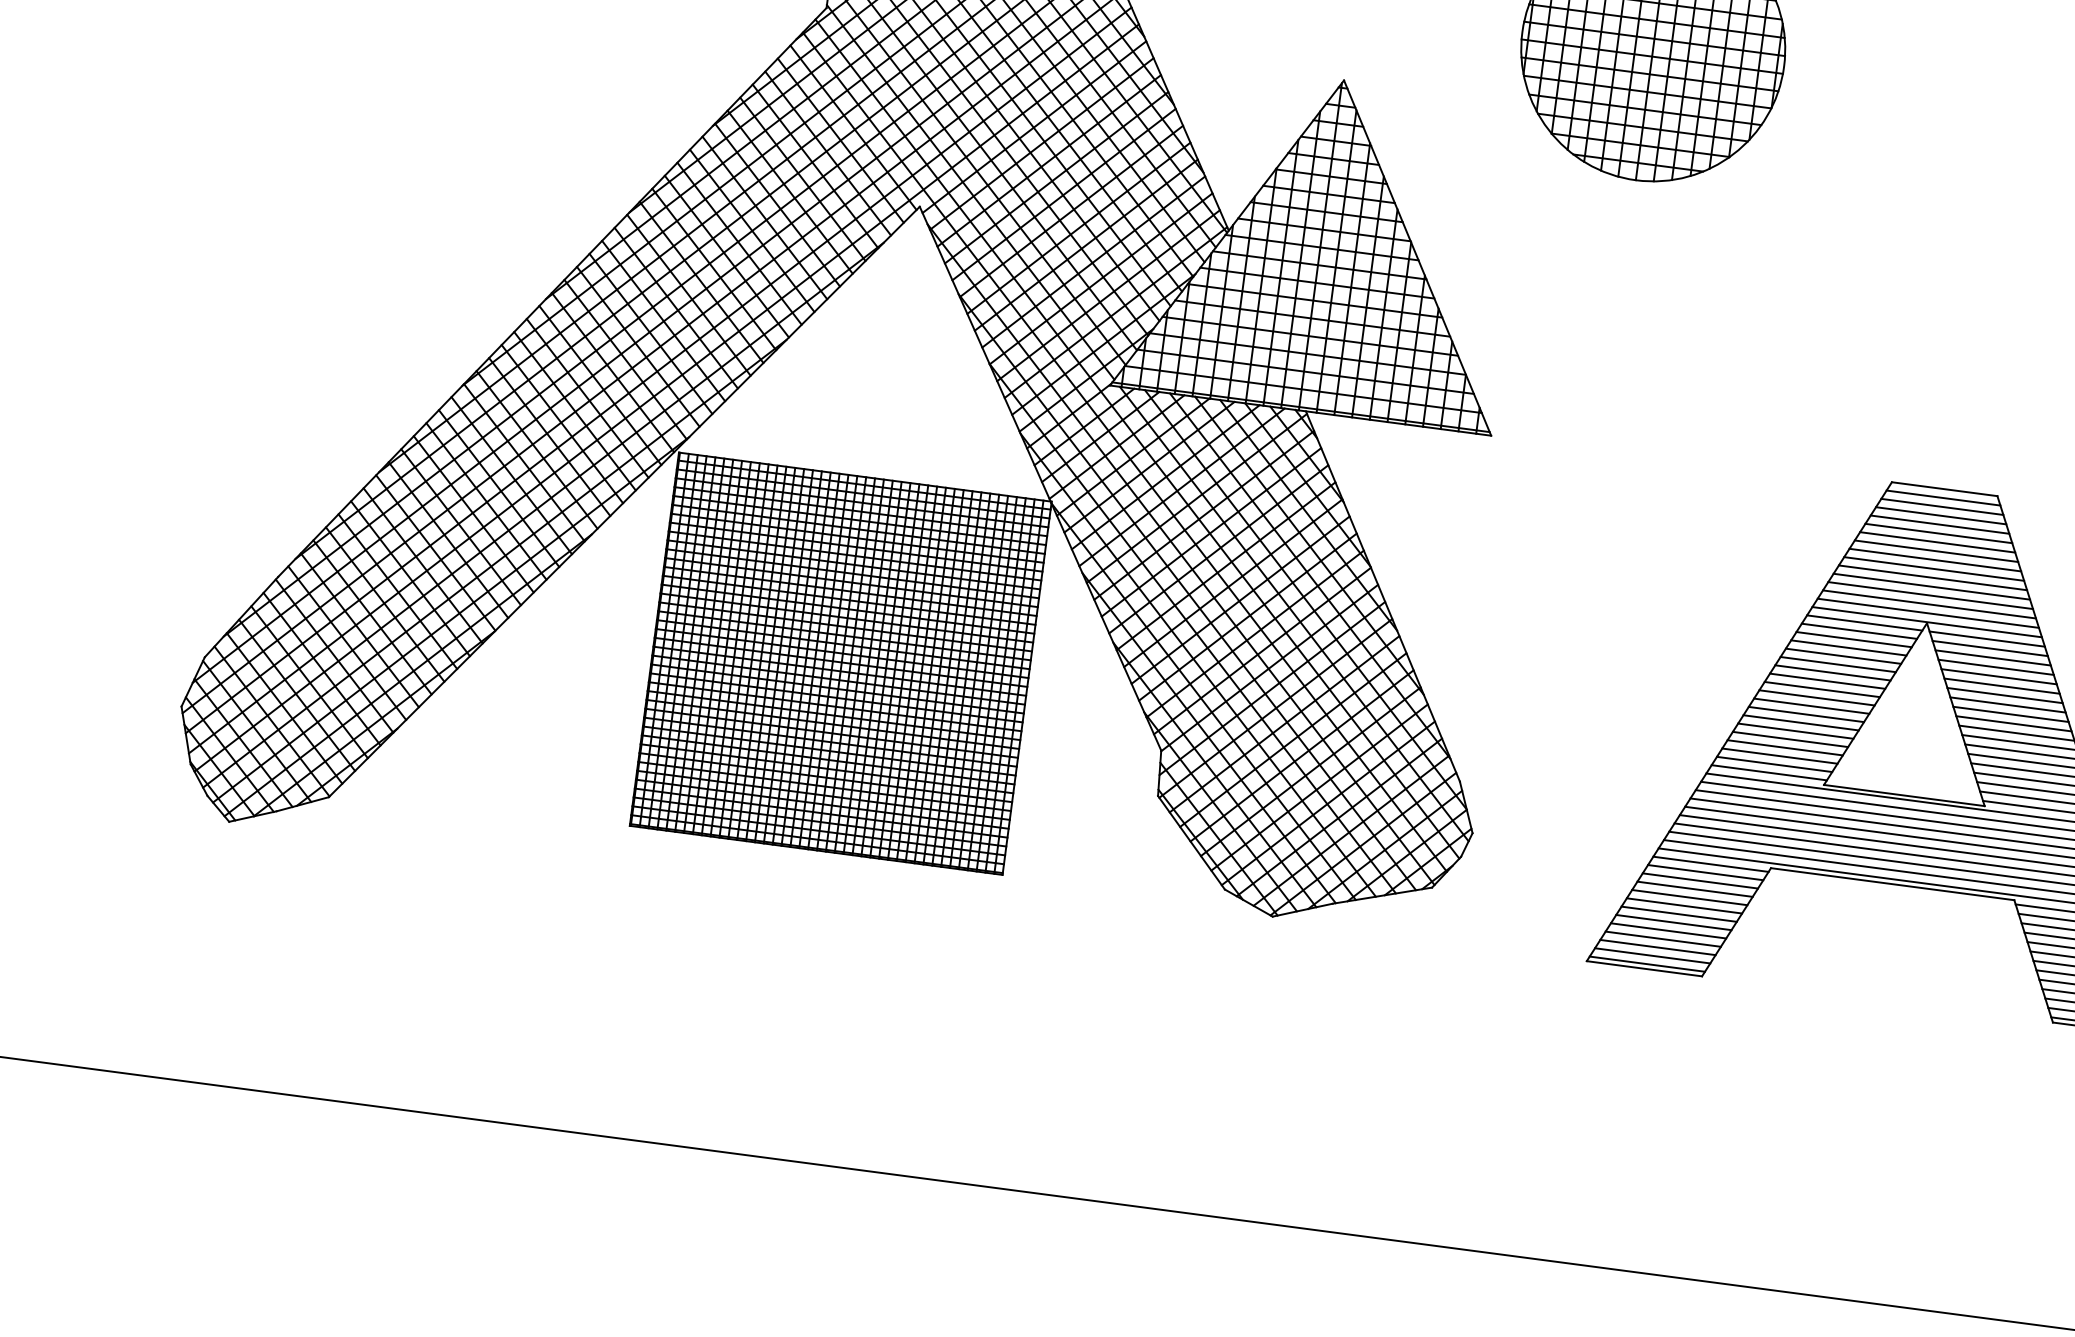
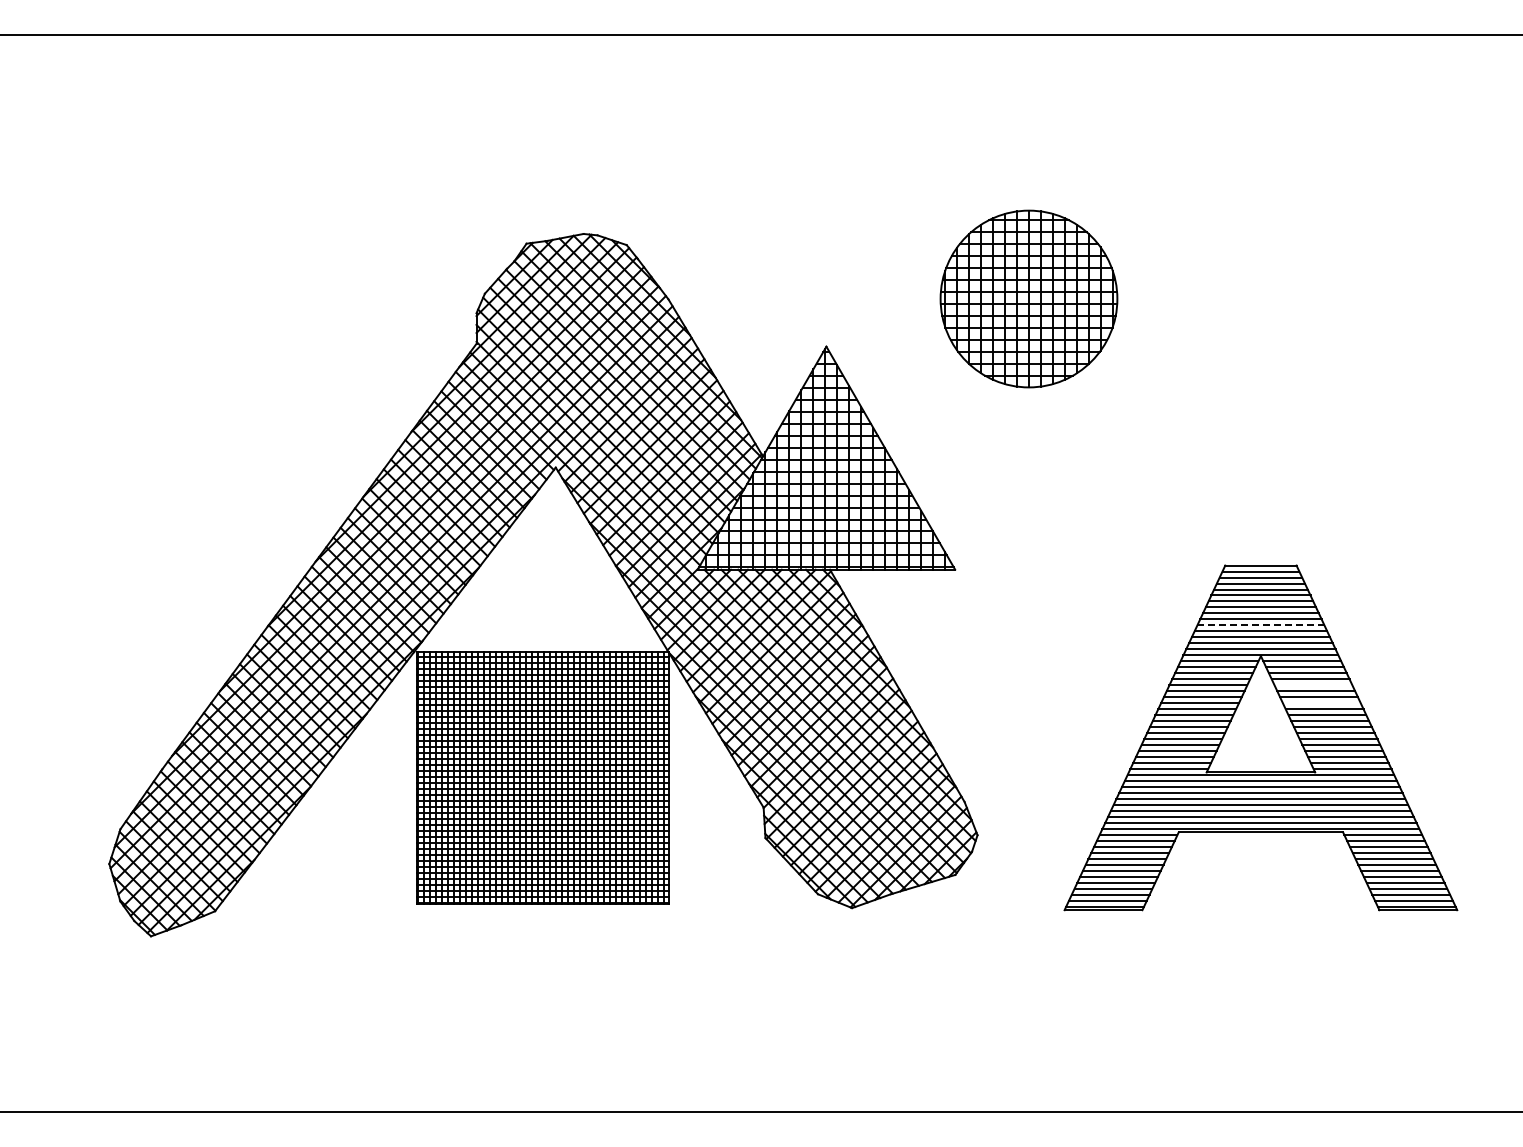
line: (1932, 577) -> (1260, 625), solid -> dashed
line: (1999, 677) -> (1313, 685), removed
line: (2007, 705) -> (1321, 703), removed

